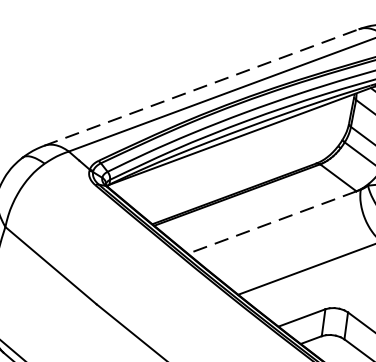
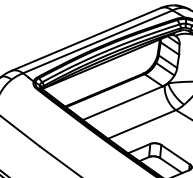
line: (202, 87) -> (86, 39), dashed -> solid
line: (271, 223) -> (122, 103), dashed -> solid

